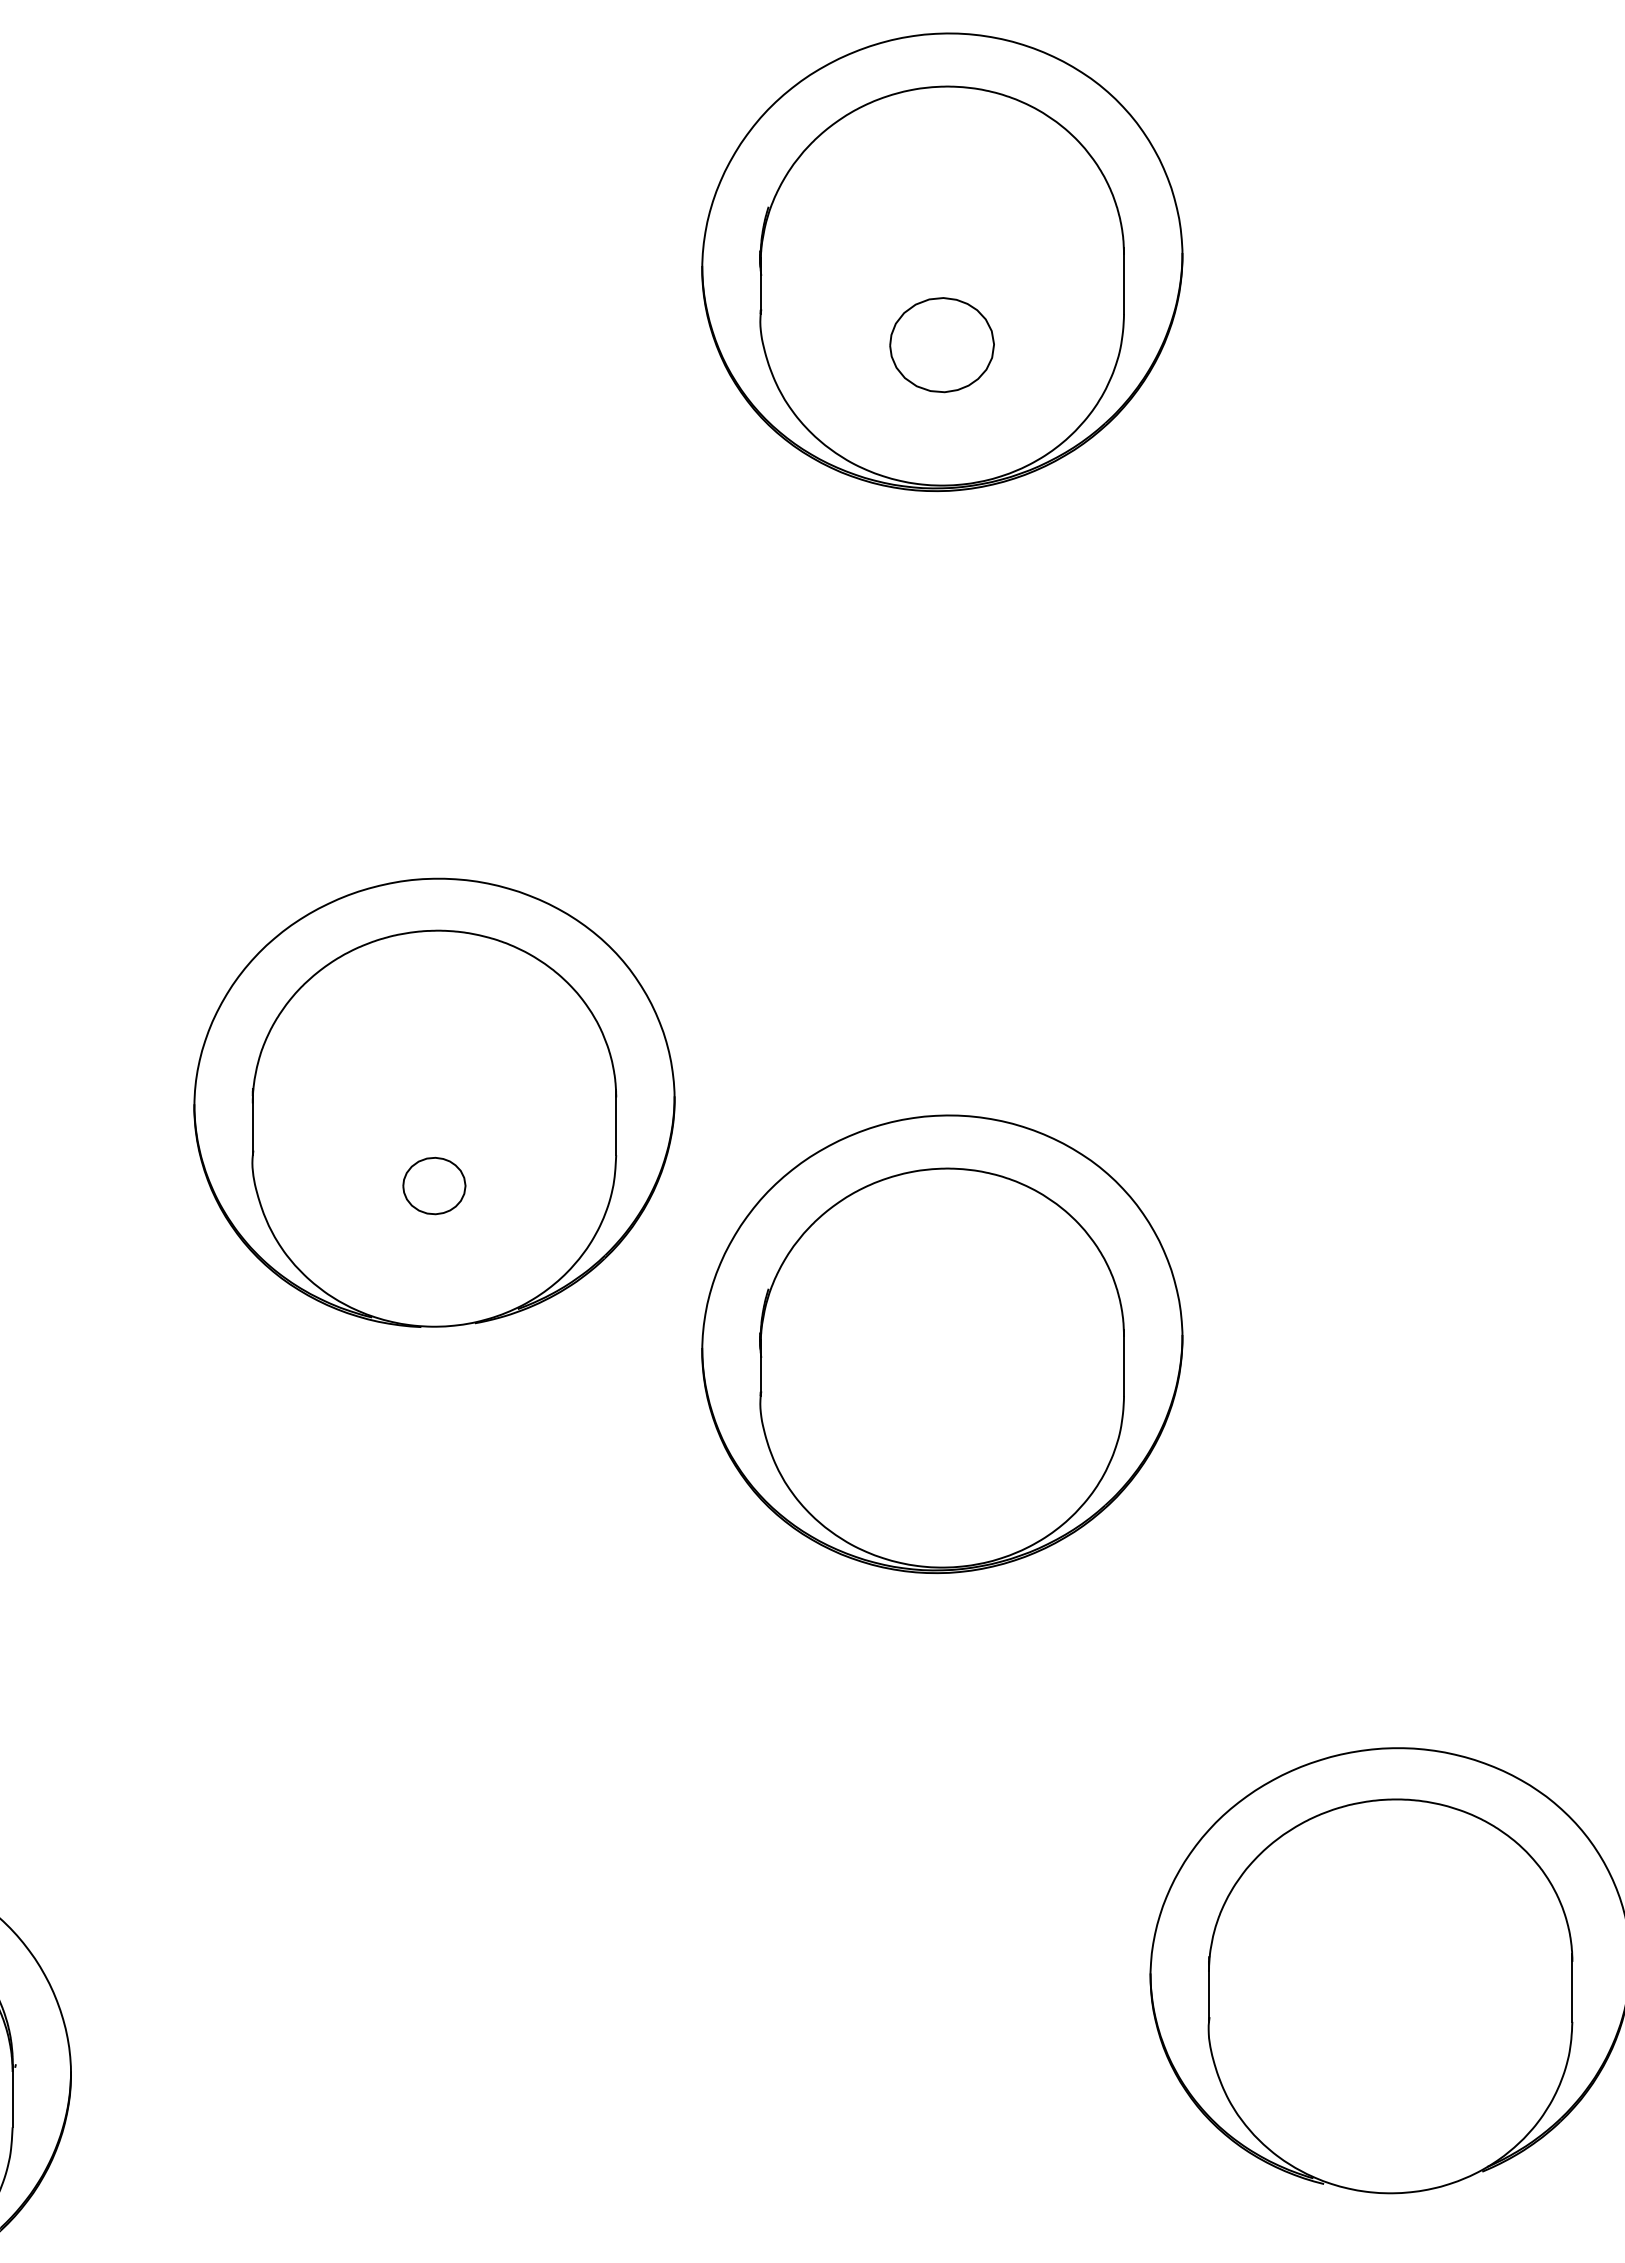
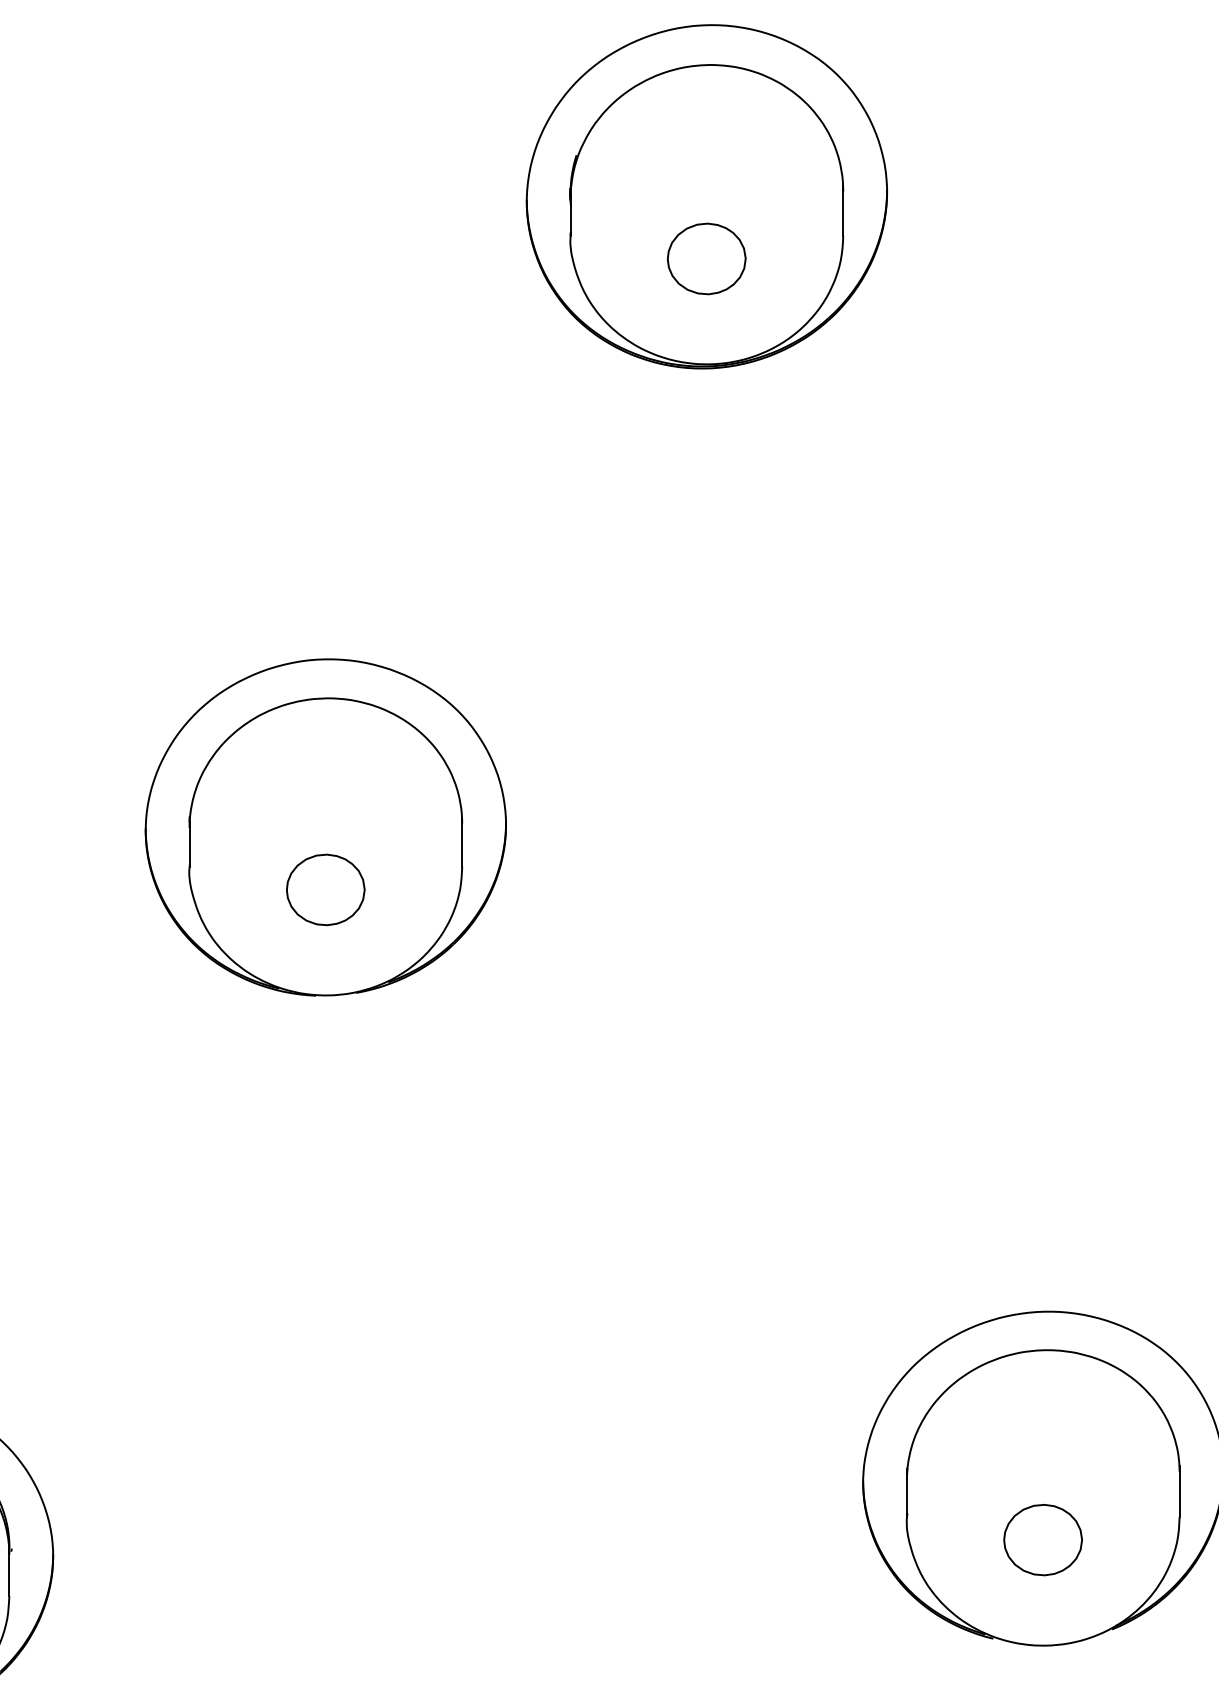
part: (434, 1185) -> (325, 889), size x1.67
part: (942, 1343) -> (707, 1008), removed
part: (1390, 2052) -> (1043, 1540), added

